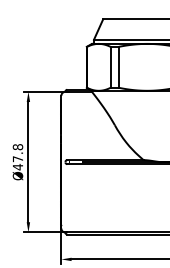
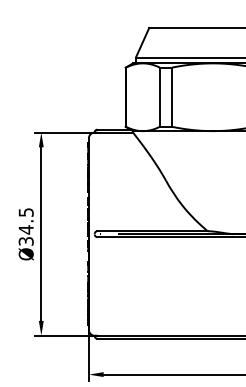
text: (17, 157) -> (25, 227), Ø47.8 -> Ø34.5

